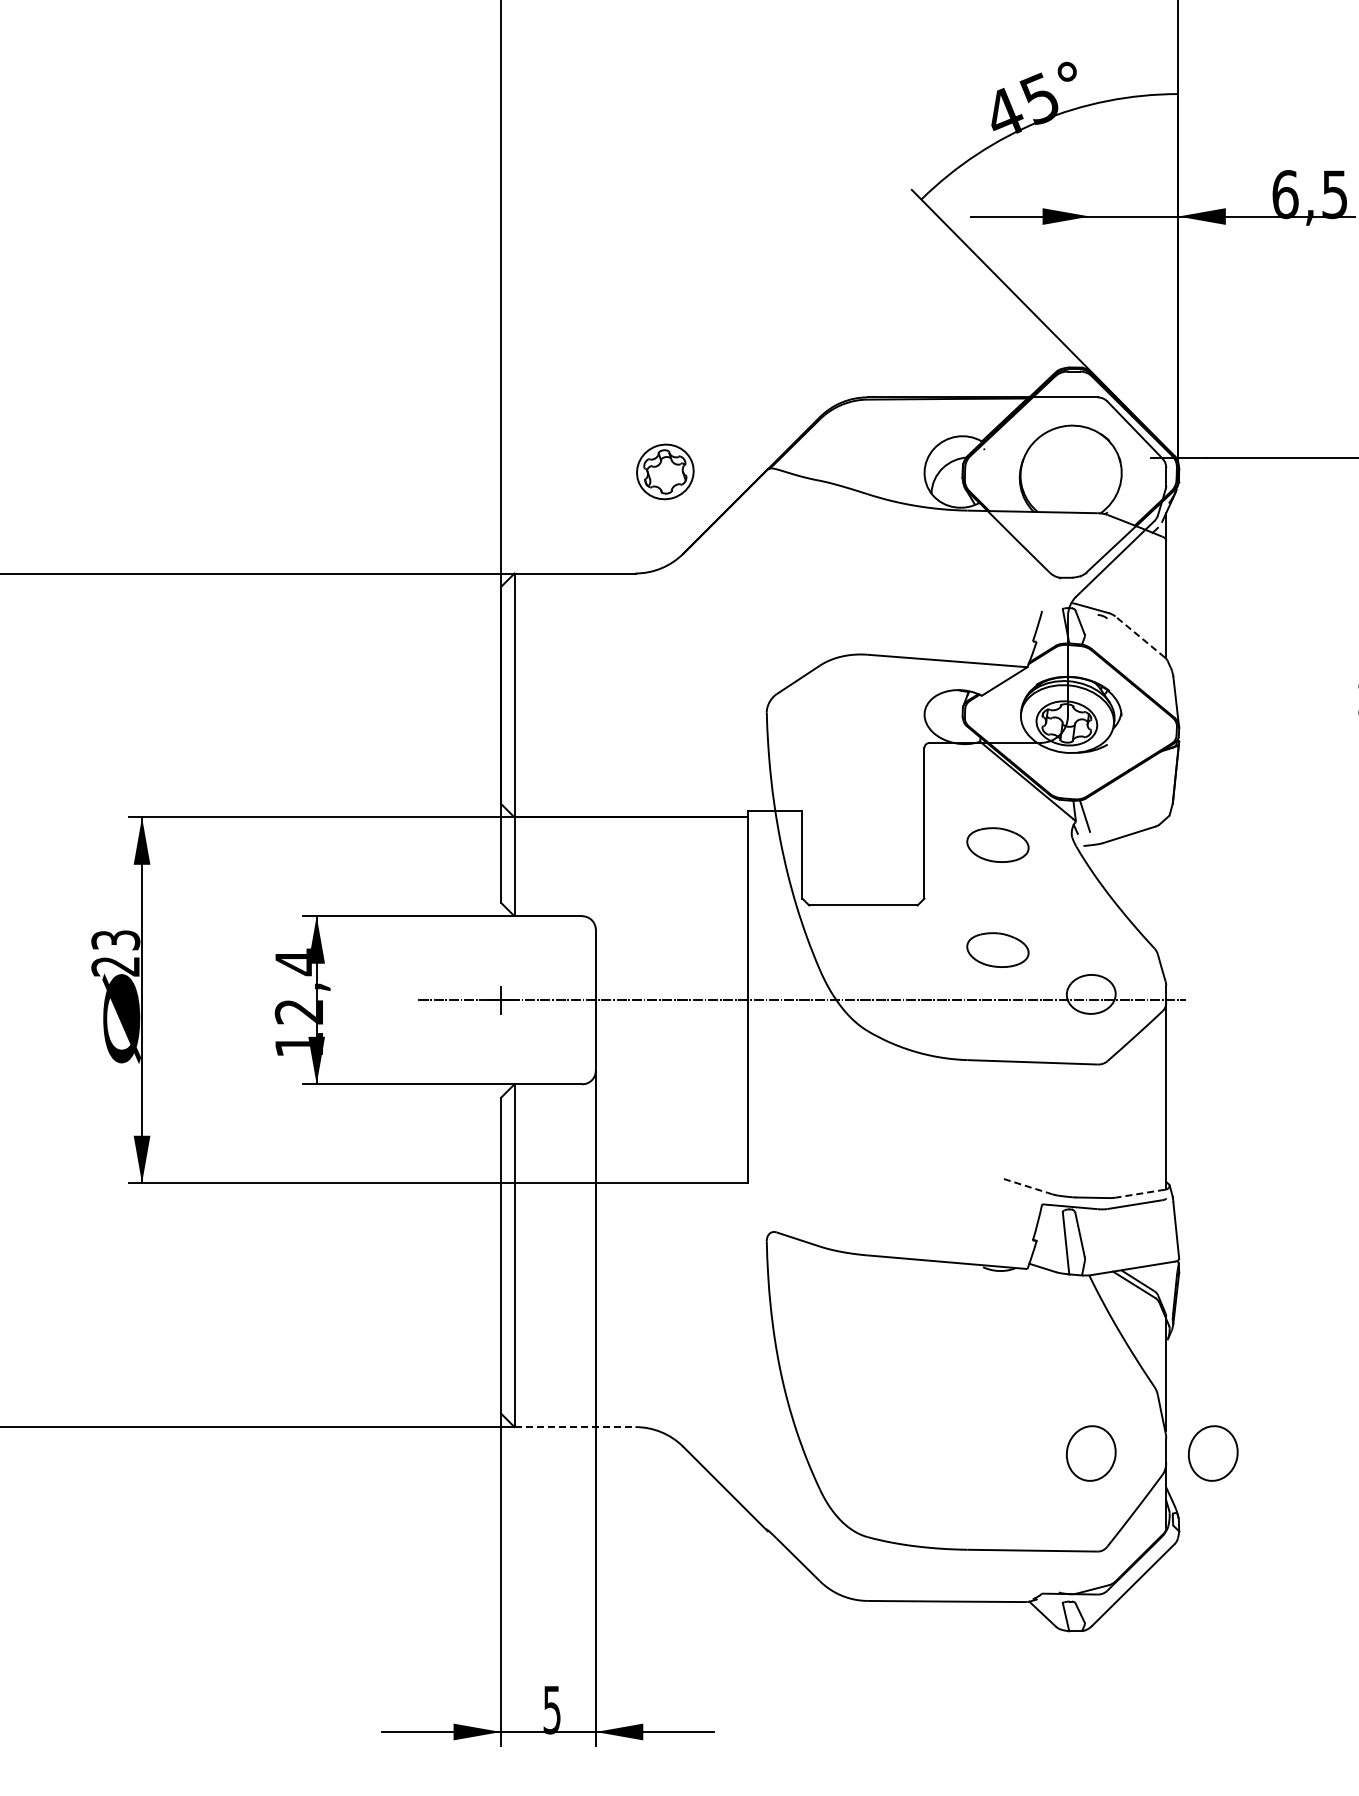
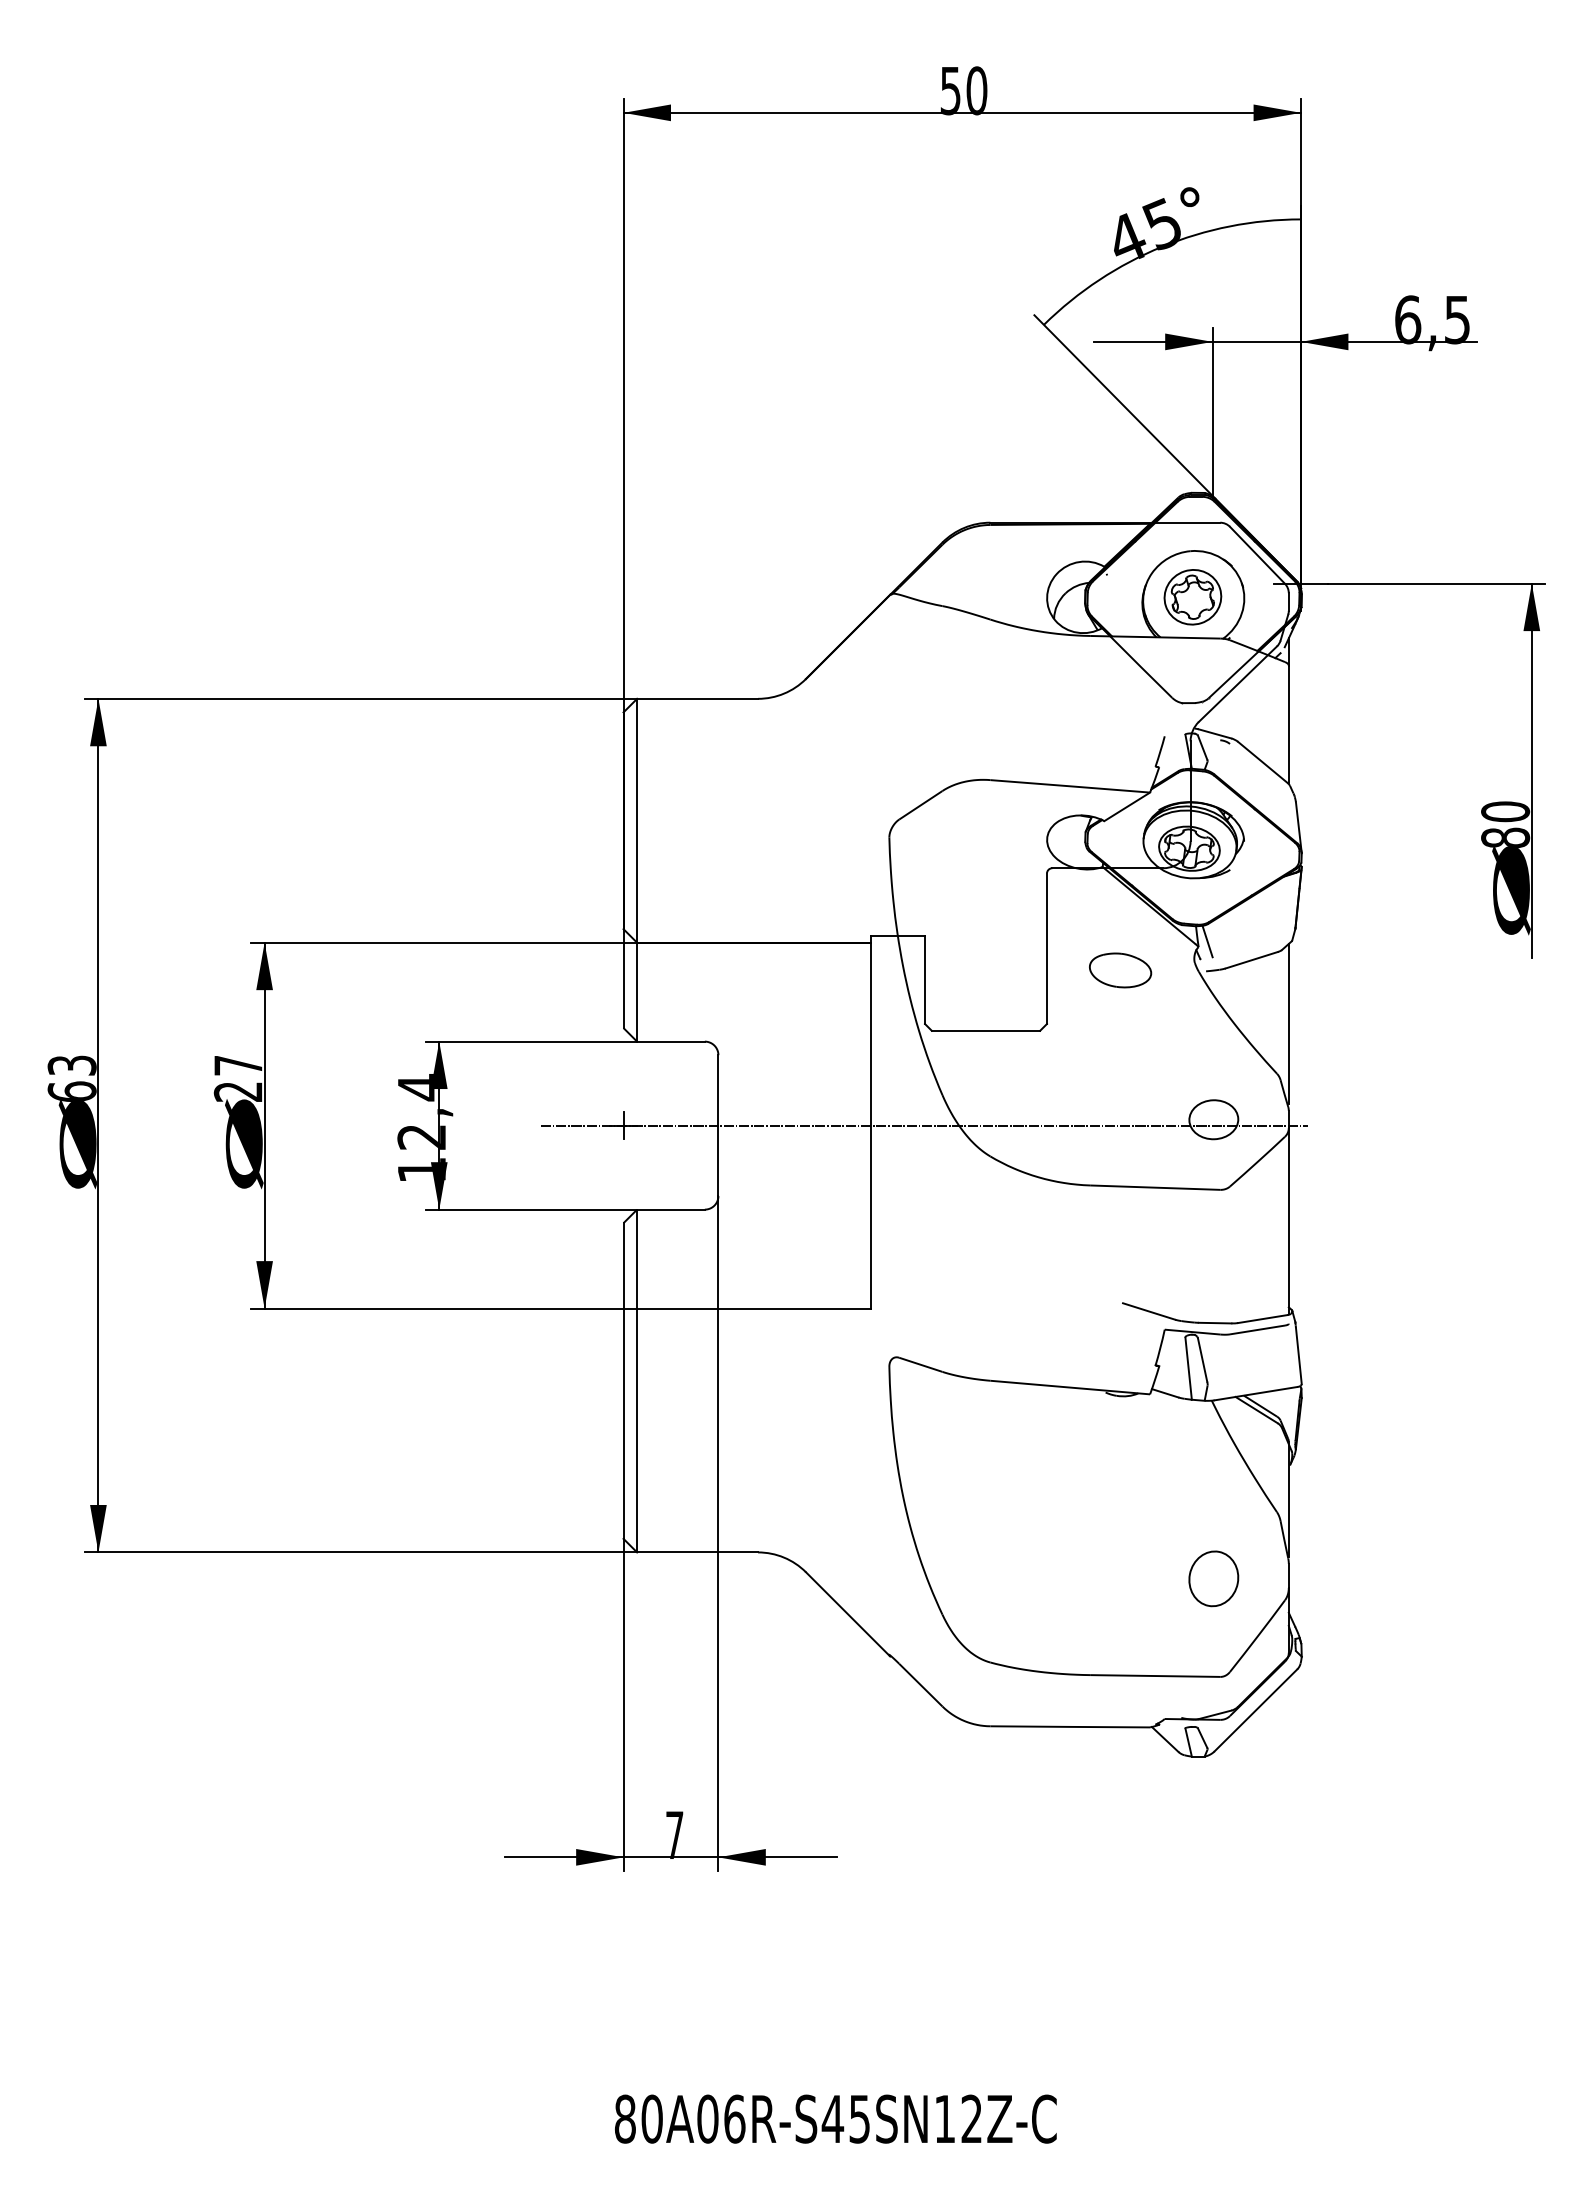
line: (1089, 287) -> (1212, 412), added
part: (664, 472) -> (1192, 597), moved
line: (1139, 637) -> (1262, 762), dashed -> solid
line: (1165, 898) -> (1288, 1023), added
text: (114, 940) -> (237, 1065), 23 -> 27
part: (997, 950) -> (1120, 1075), removed
line: (1025, 1186) -> (1148, 1311), dashed -> solid
line: (1139, 1194) -> (1262, 1319), dashed -> solid
line: (575, 1427) -> (698, 1552), dashed -> solid
part: (1212, 1453) -> (1335, 1578), removed
text: (551, 1710) -> (674, 1835), 5 -> 7

